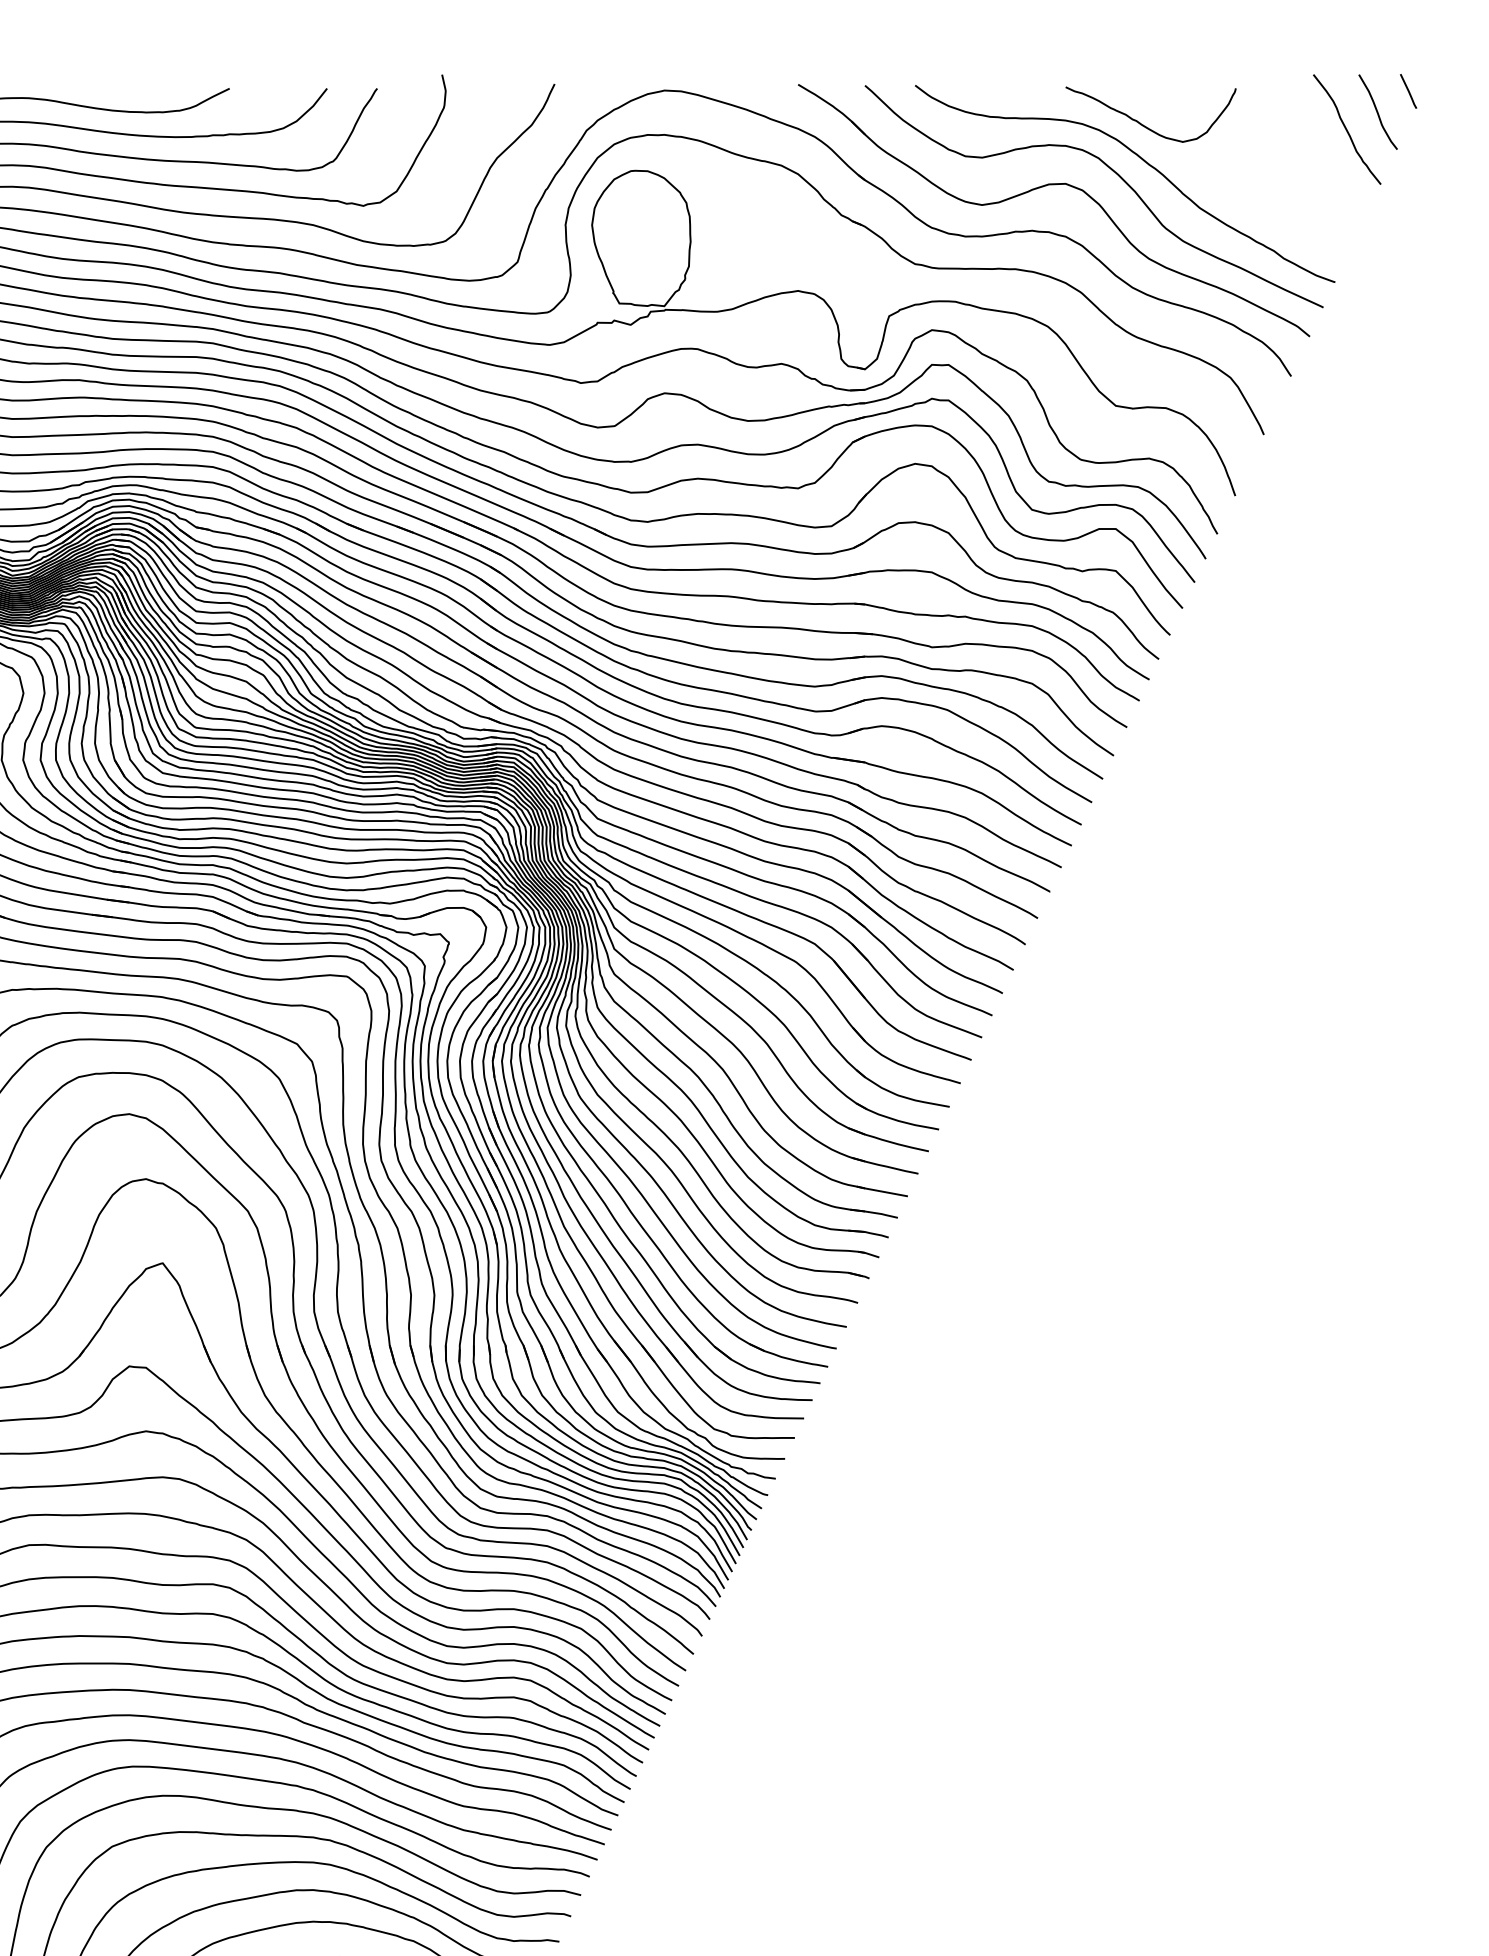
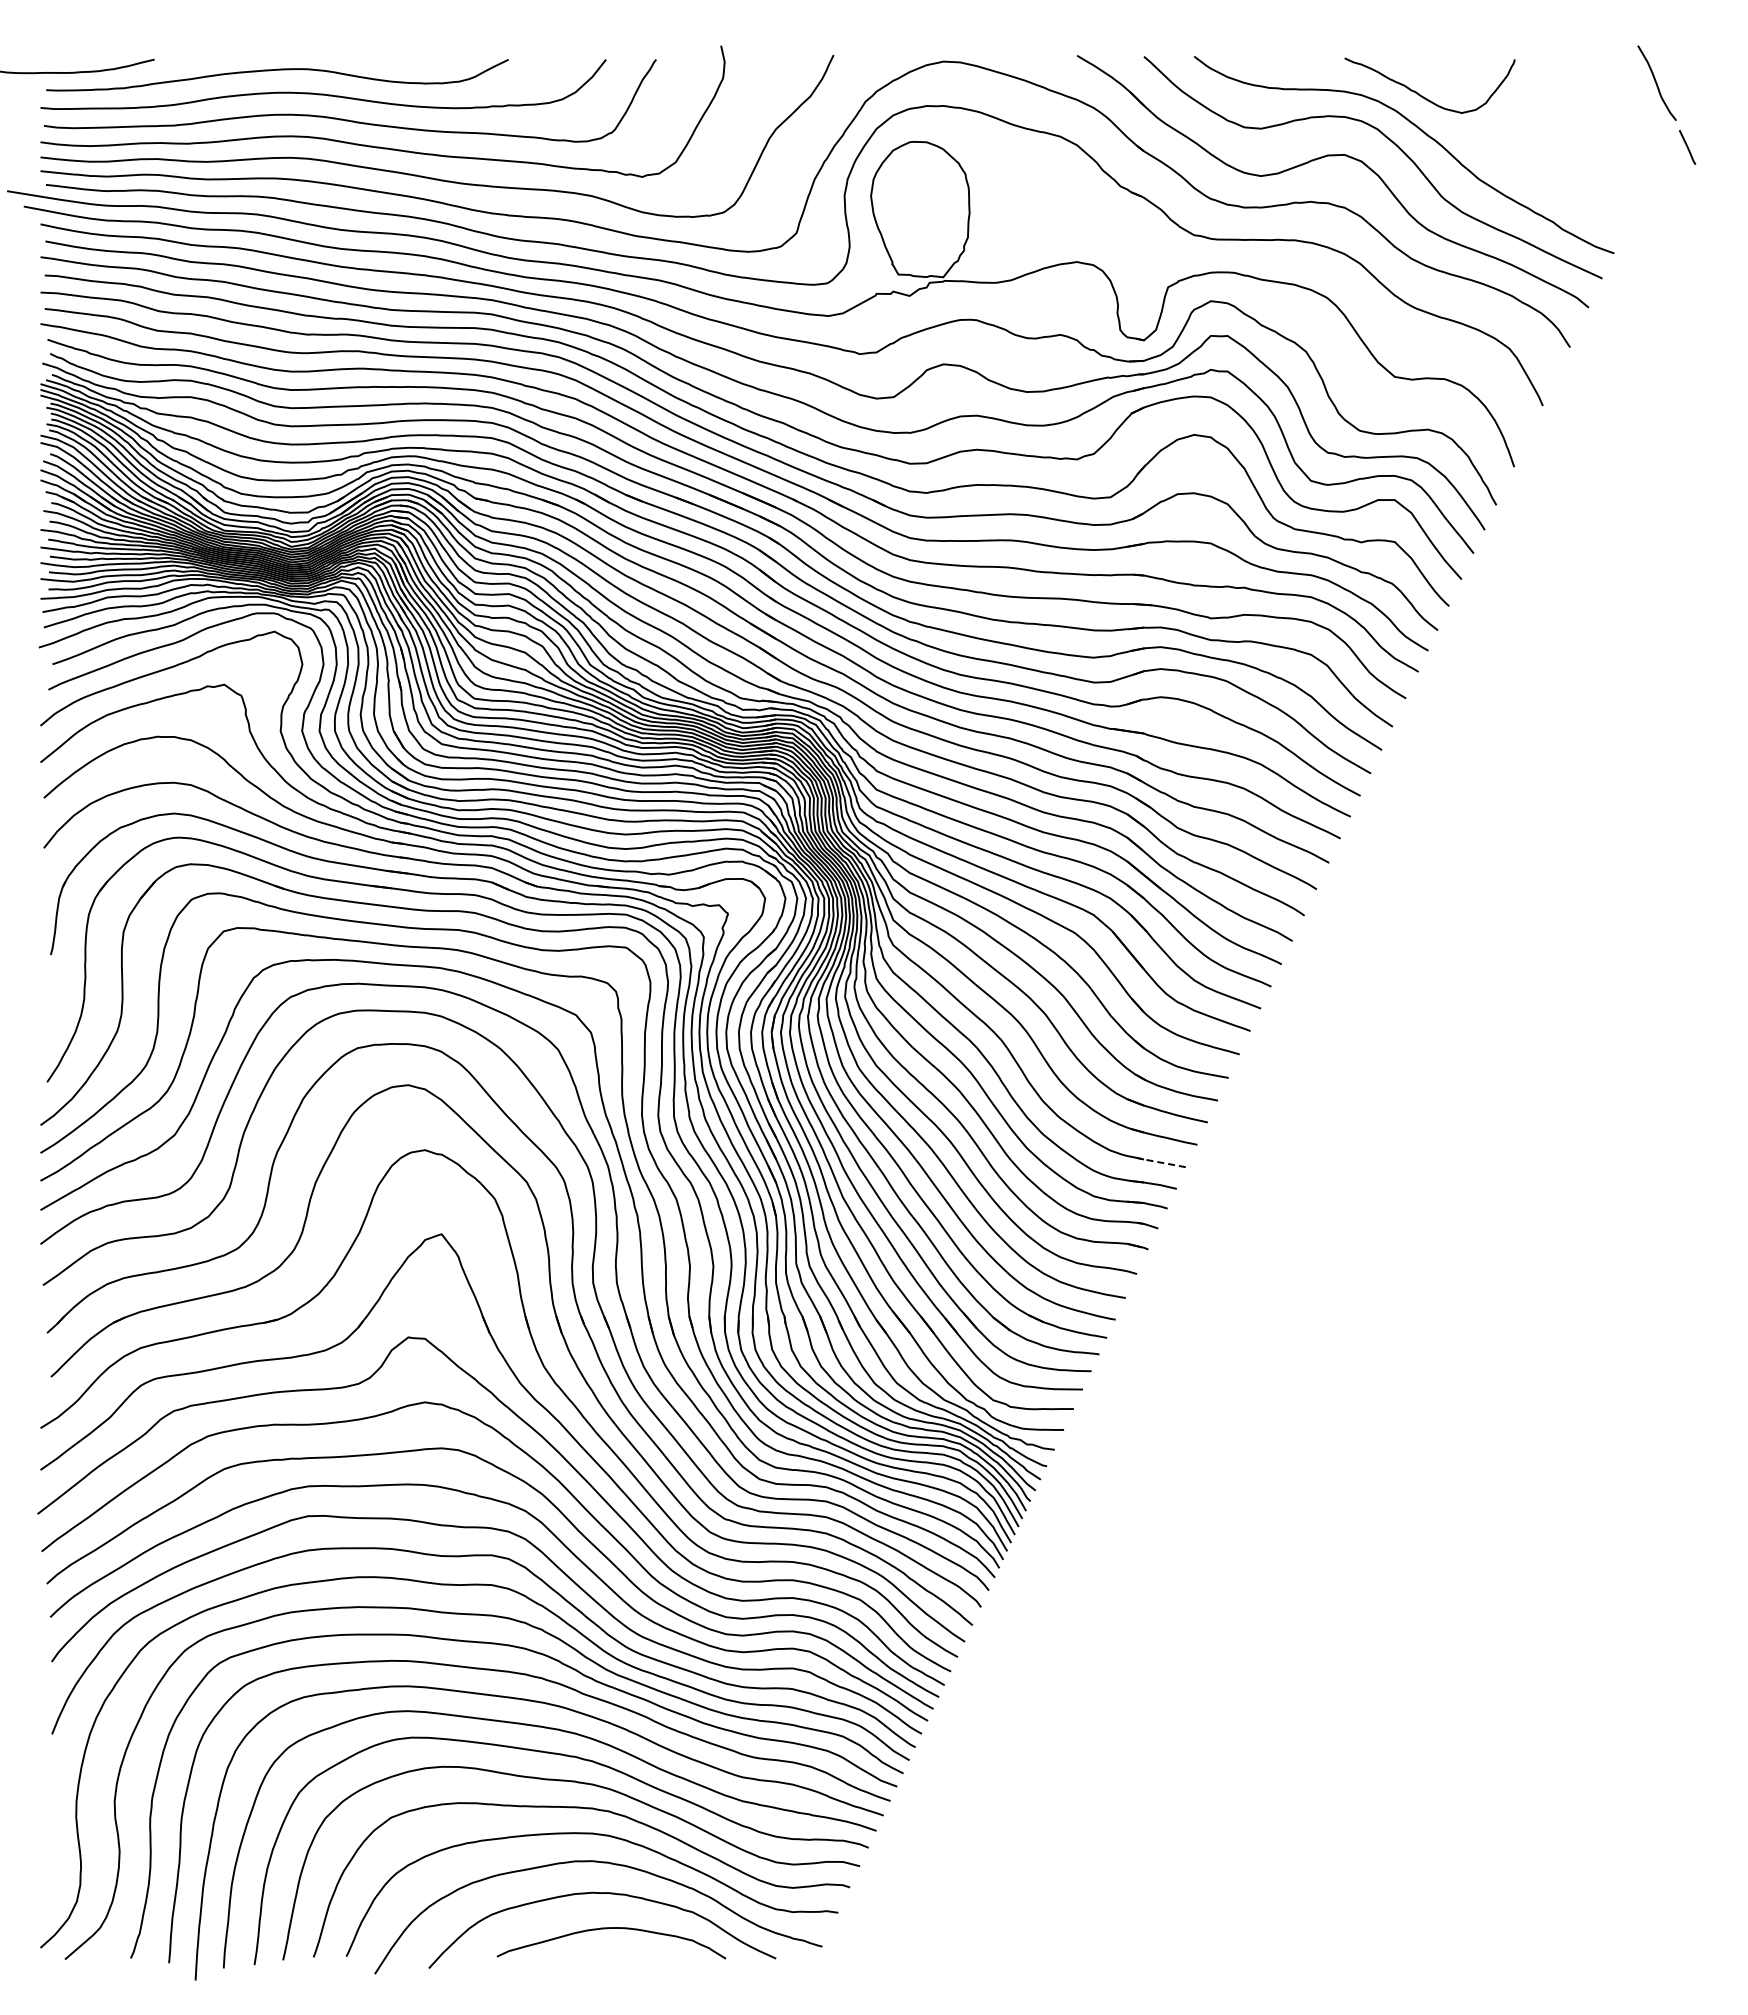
line: (1408, 91) -> (1687, 147), moved
curve: (1347, 129) -> (1626, 100), removed
line: (881, 1191) -> (1160, 1162), solid -> dashed

